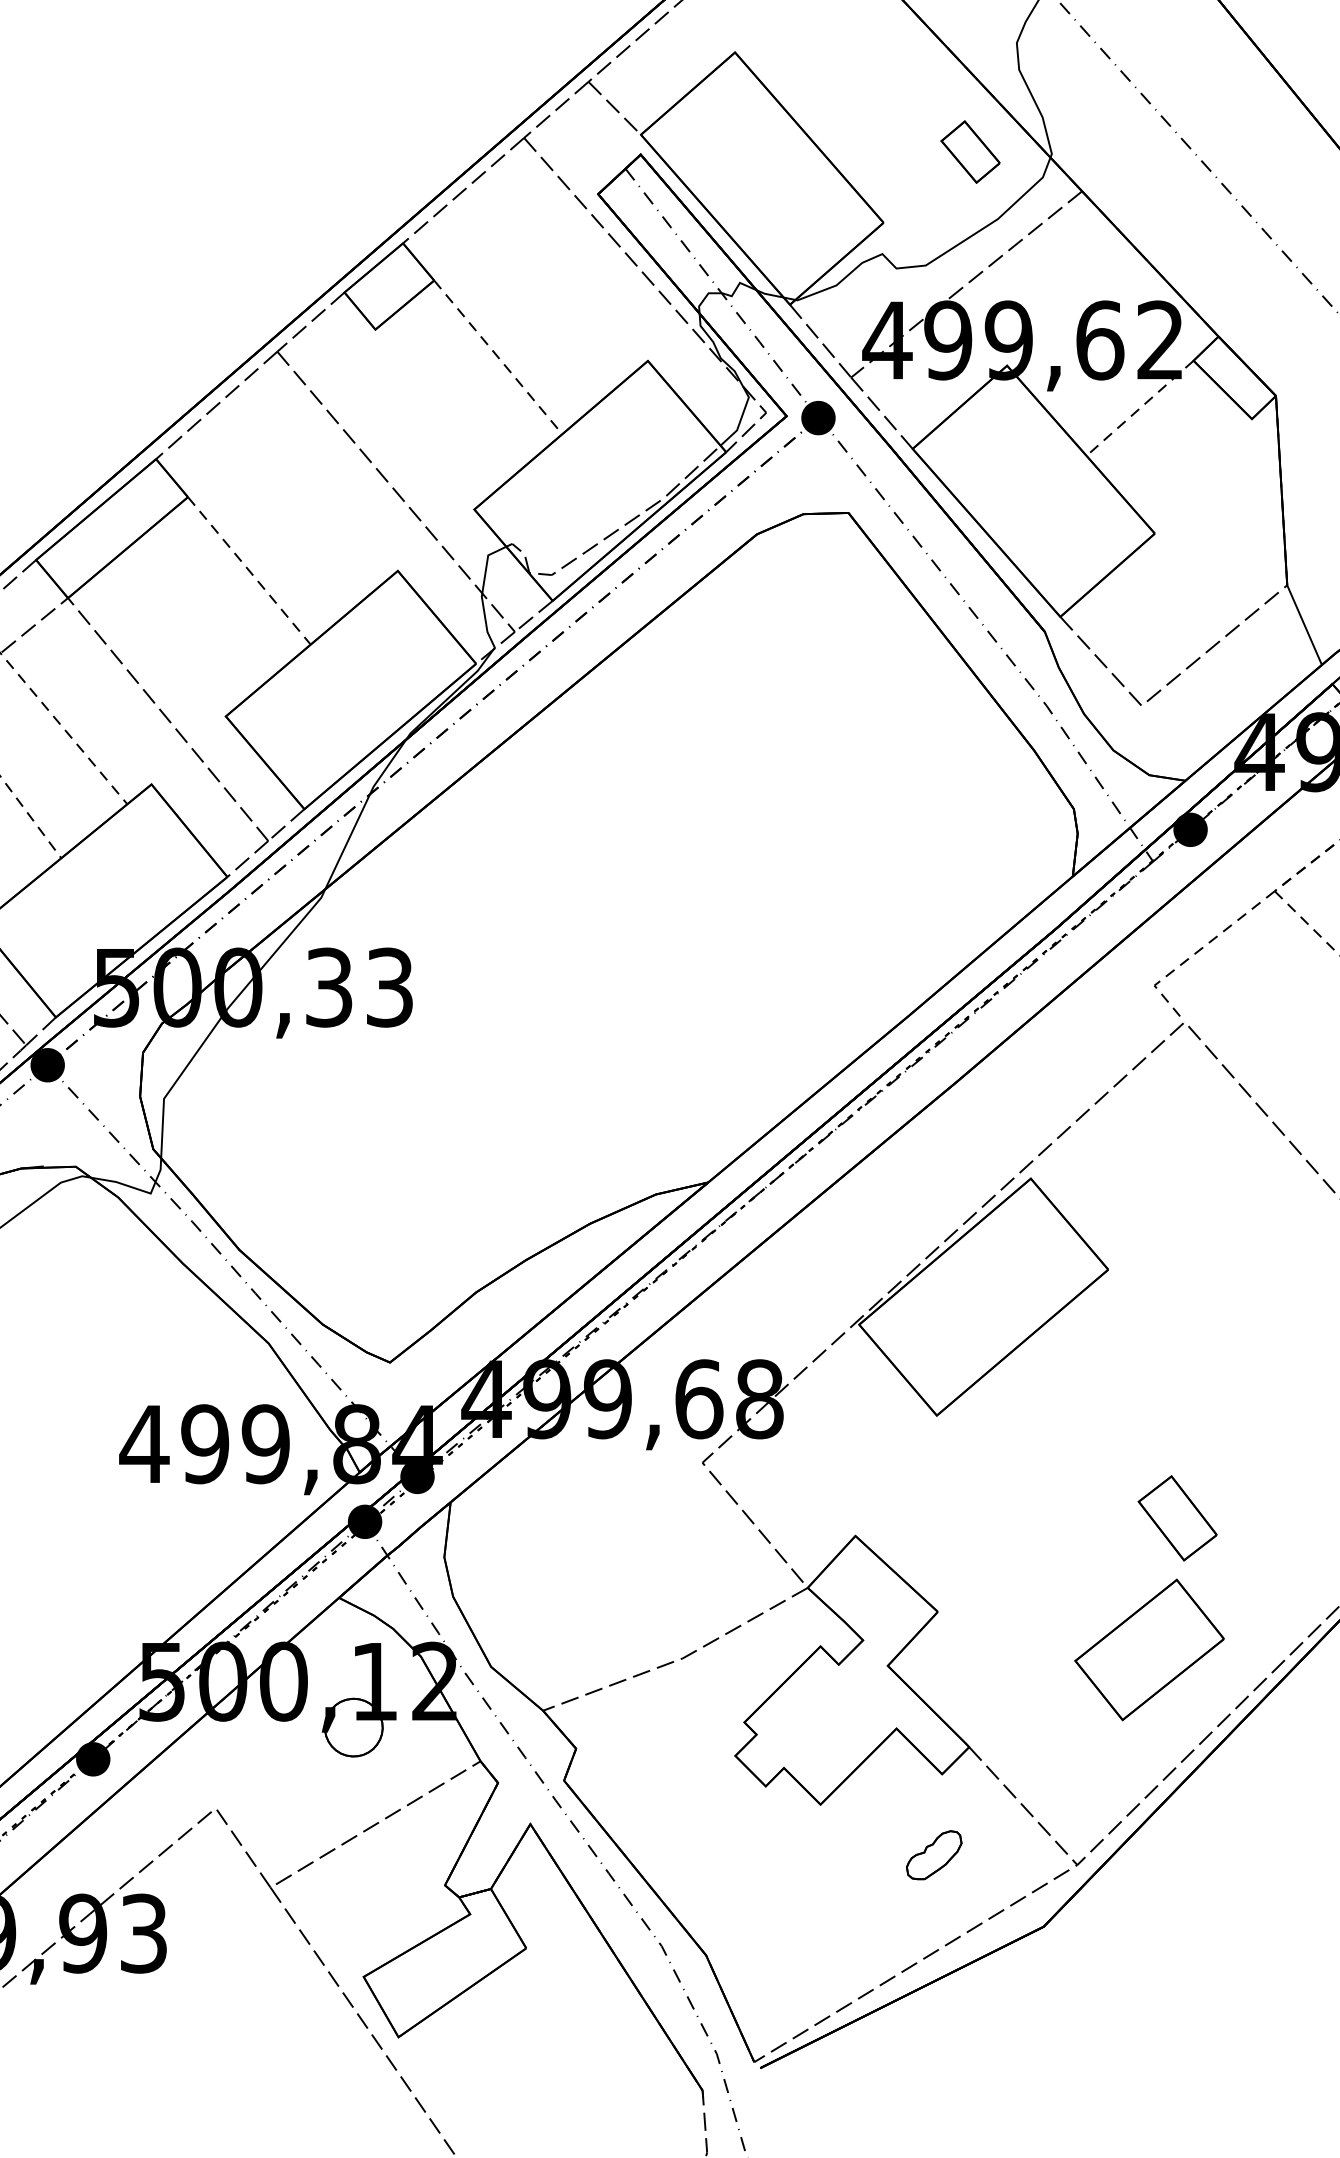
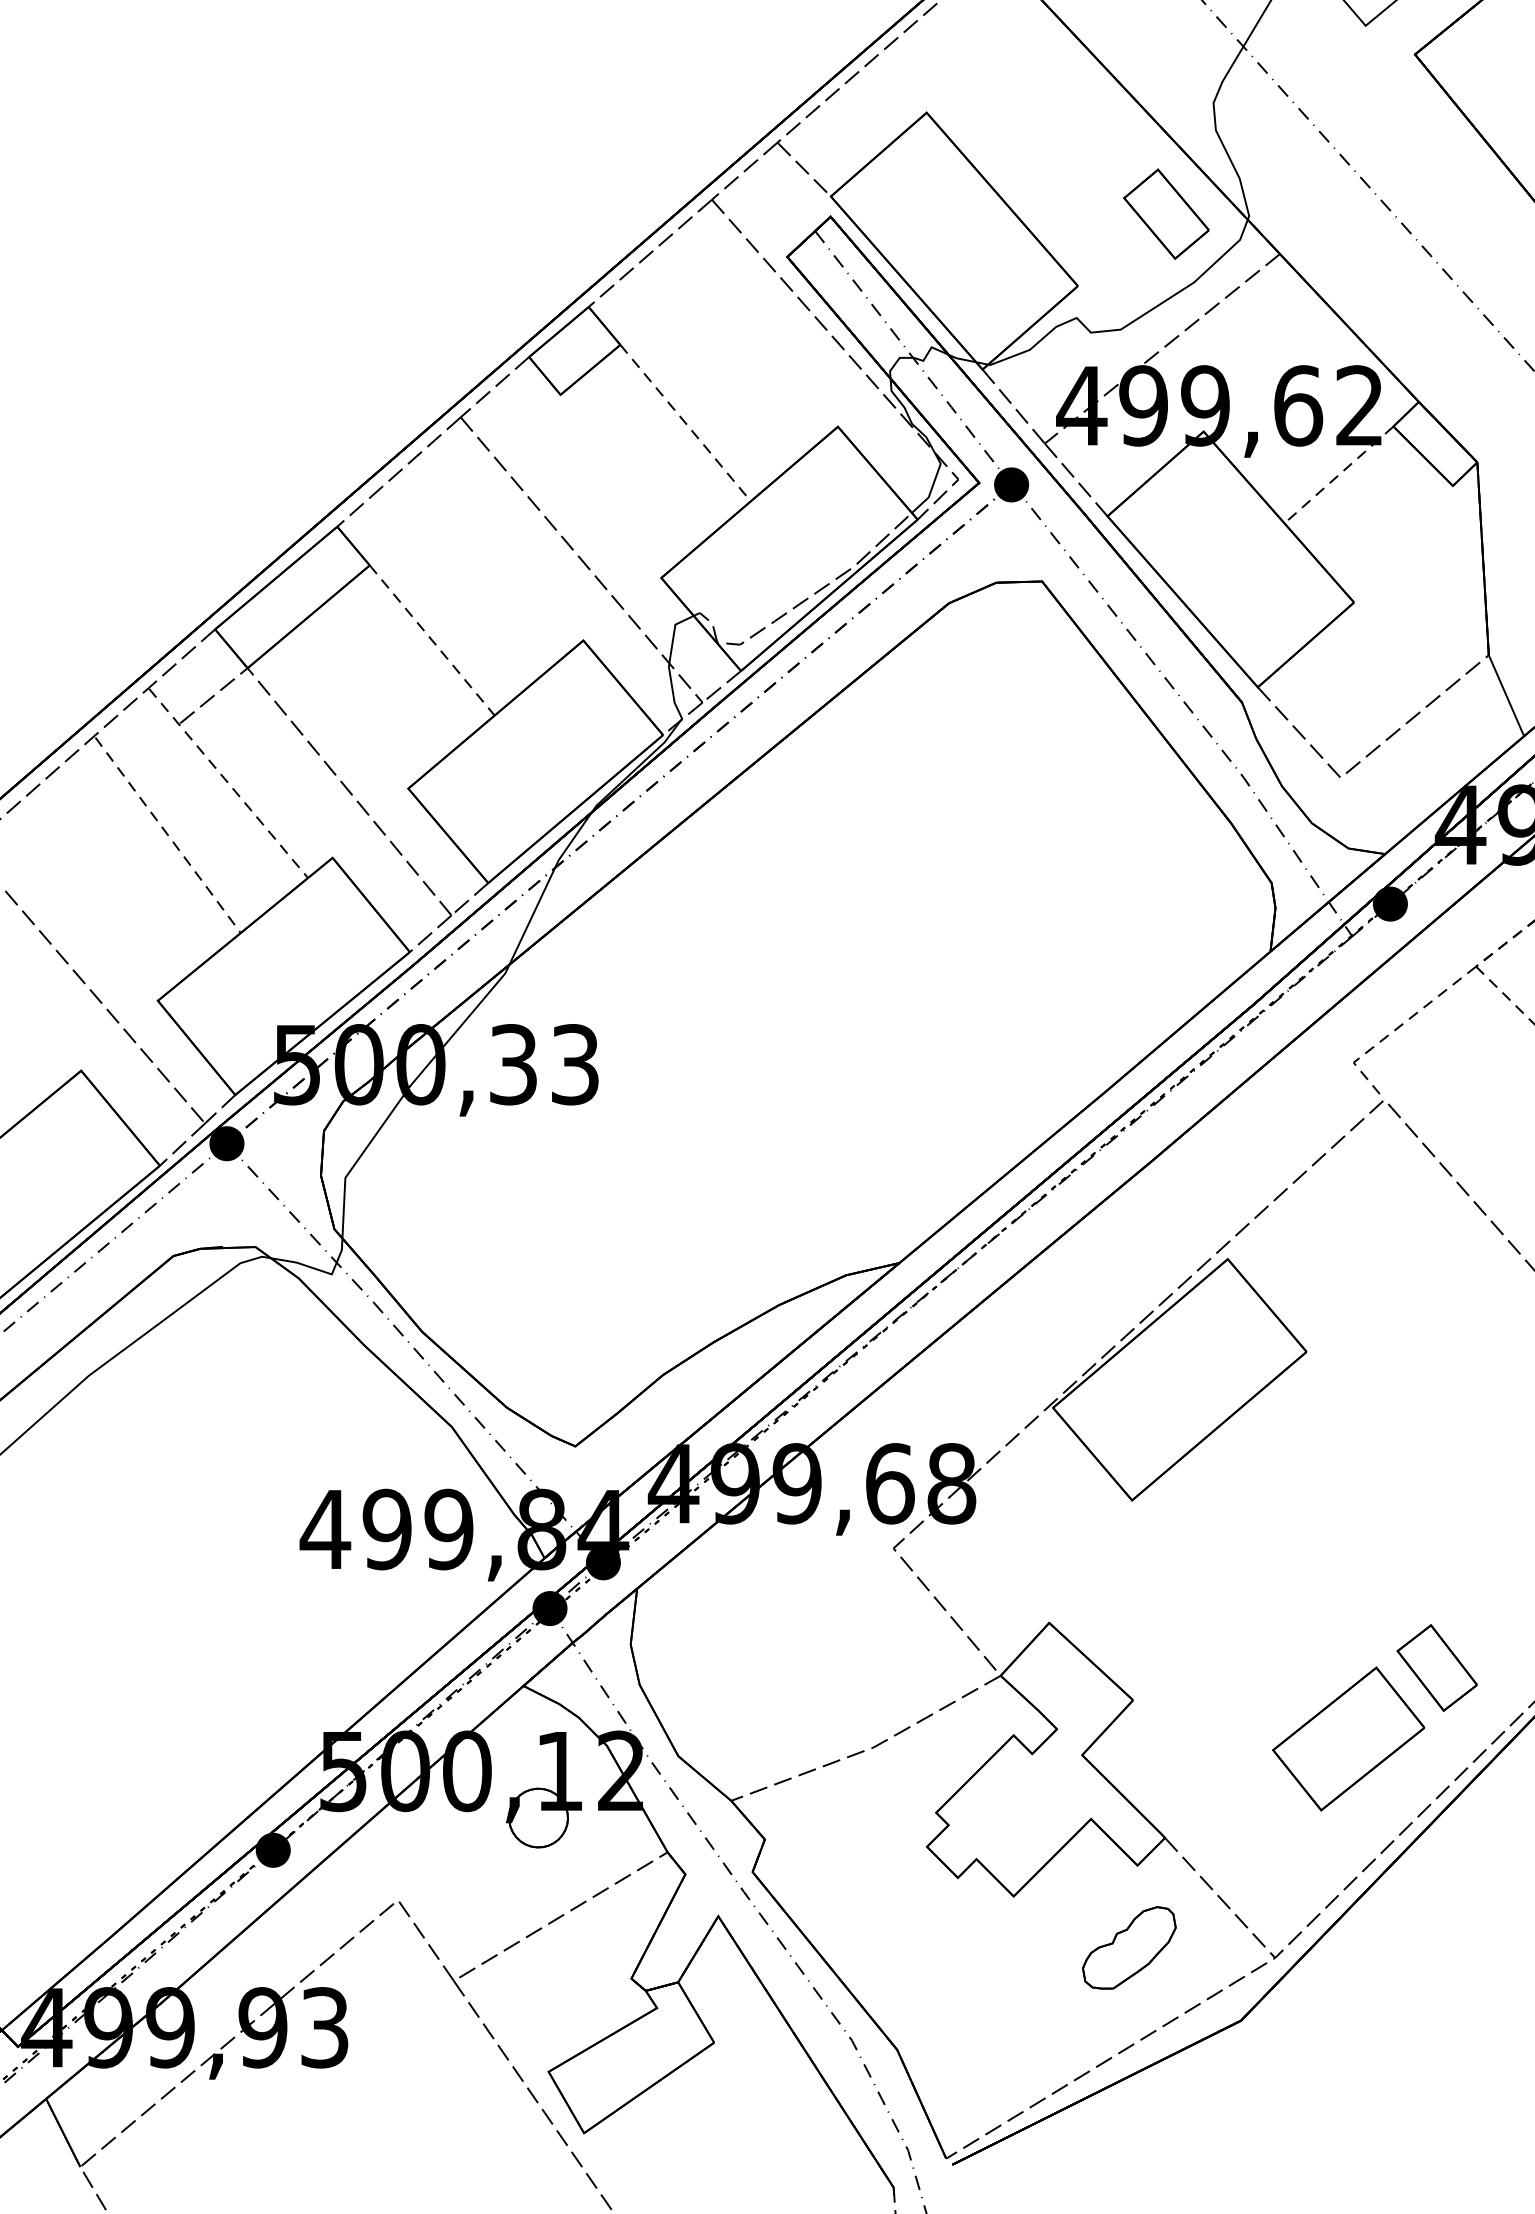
part: (970, 151) -> (1166, 213), size x1.43
part: (1176, 1517) -> (1436, 1667), moved
part: (934, 1854) -> (1129, 1947), size x1.67

